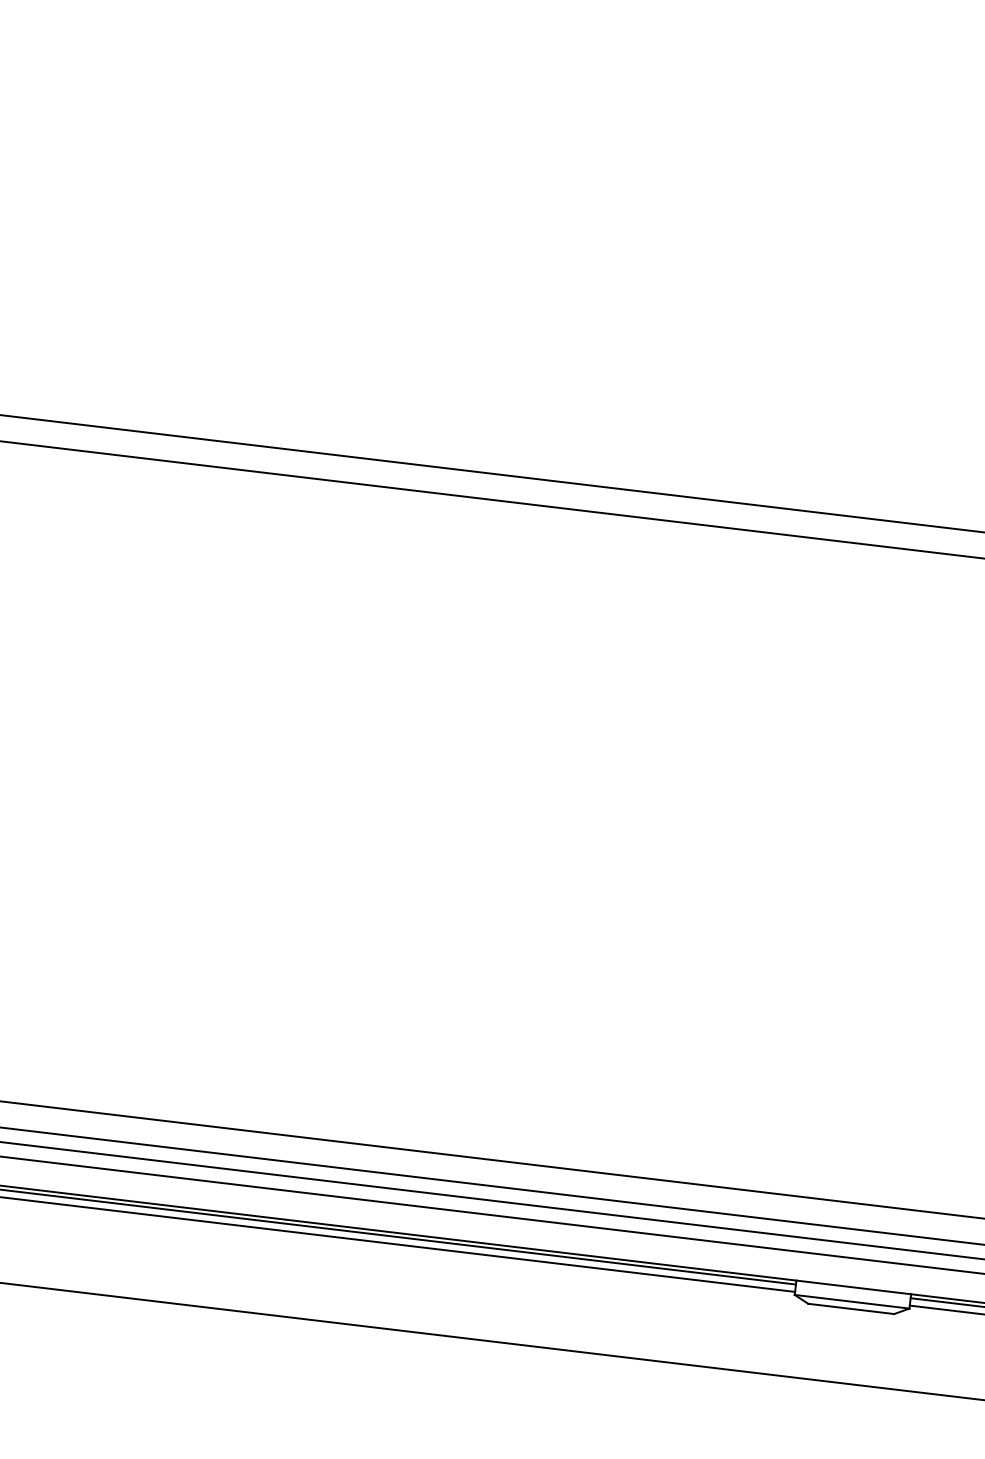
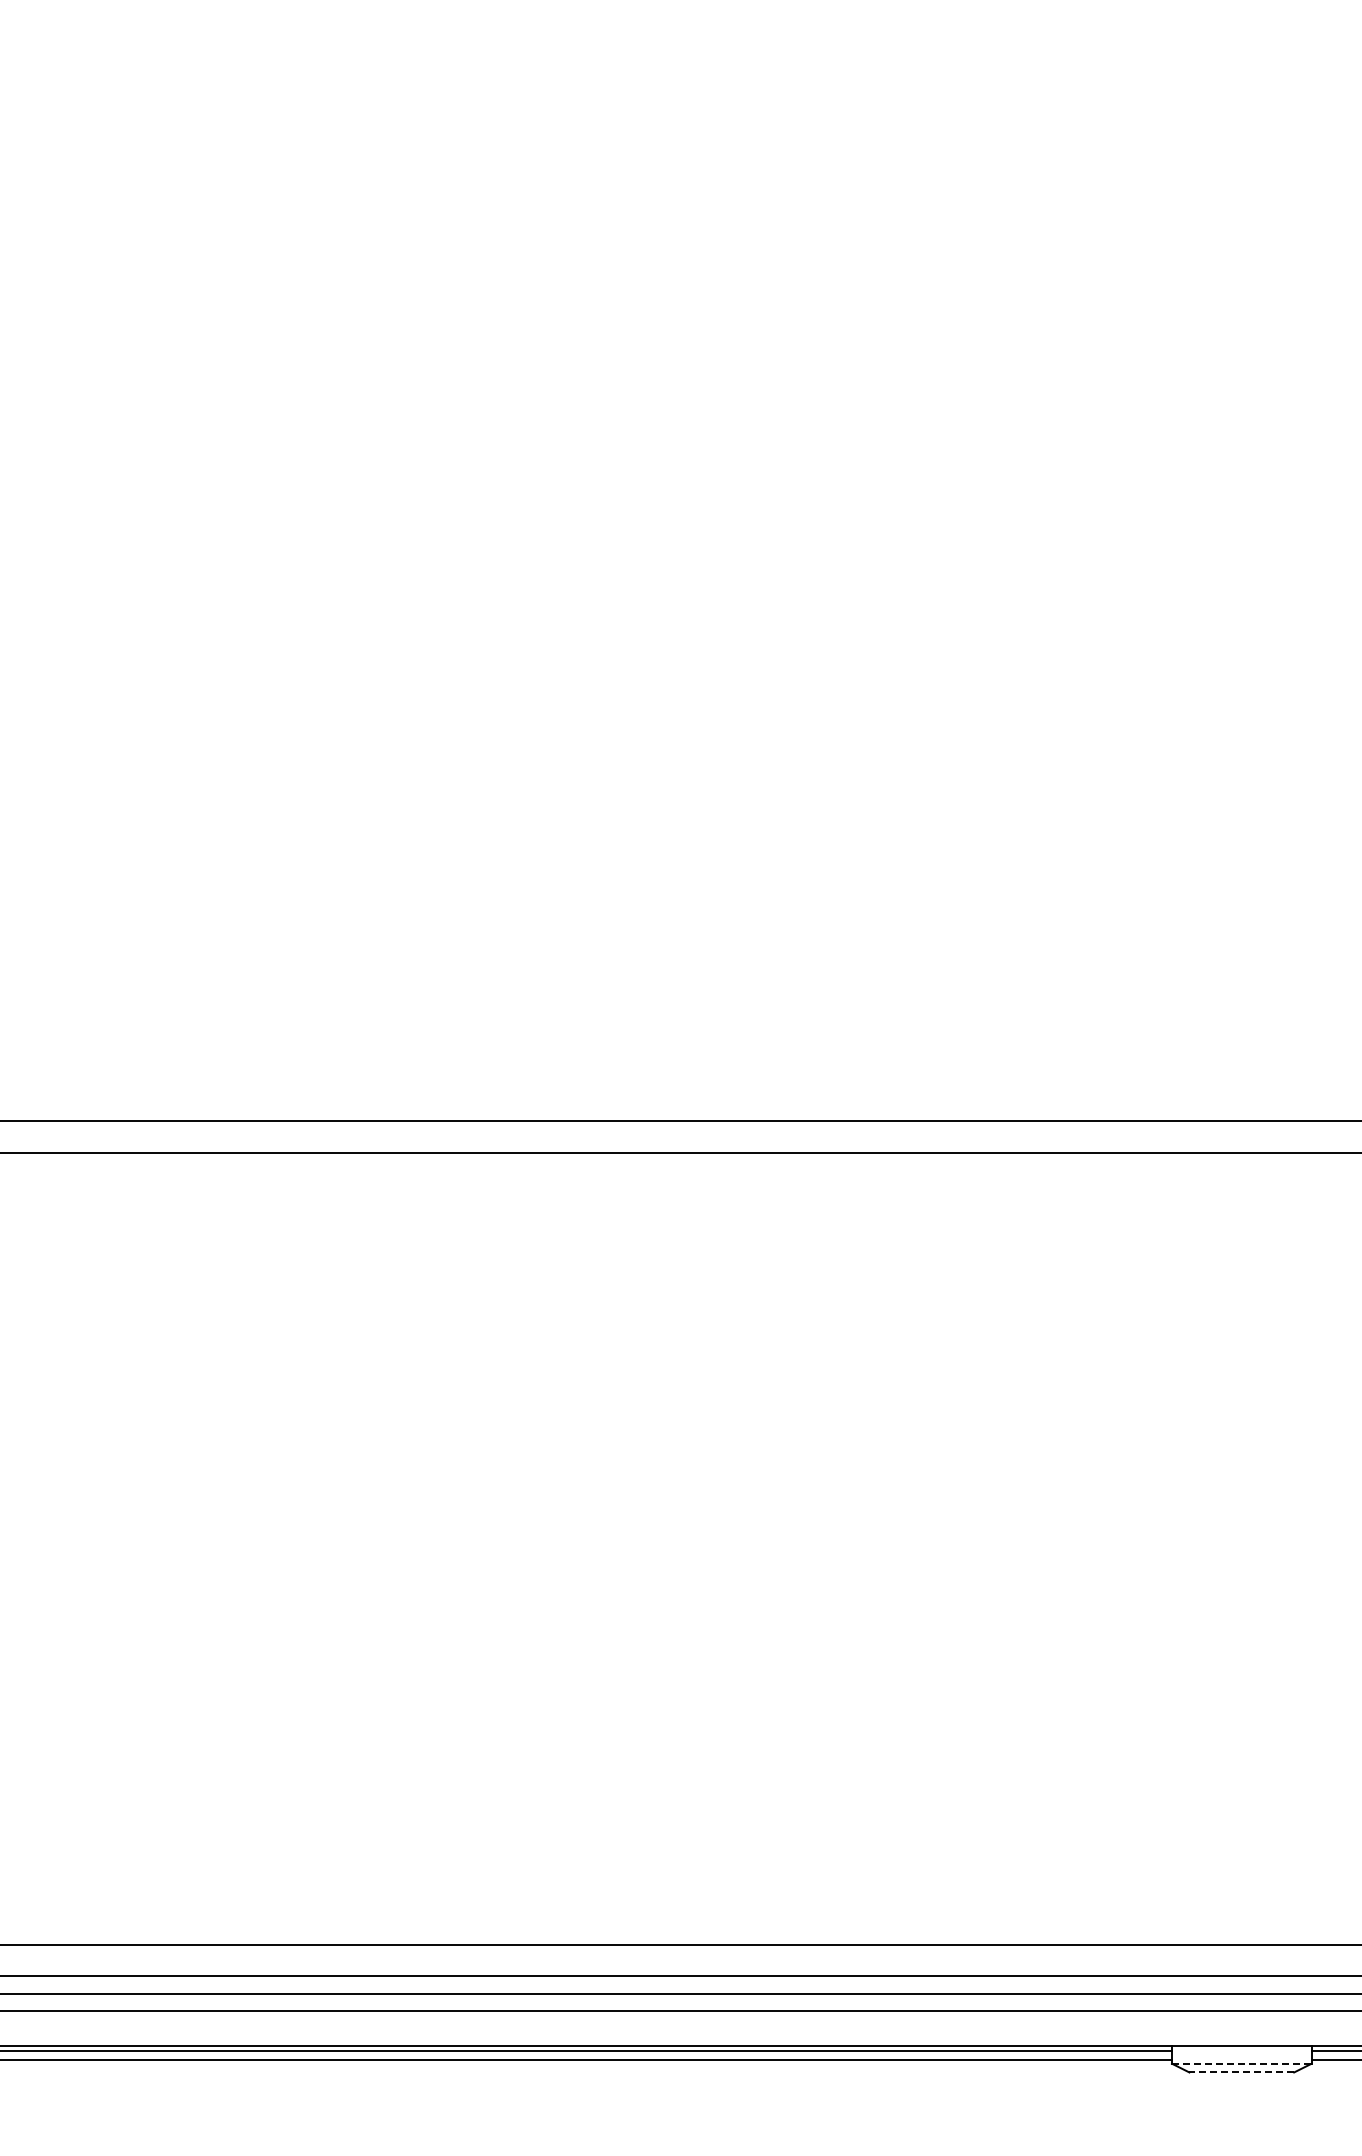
line: (851, 1301) -> (1241, 2063), solid -> dashed
line: (850, 1308) -> (1241, 2072), solid -> dashed

